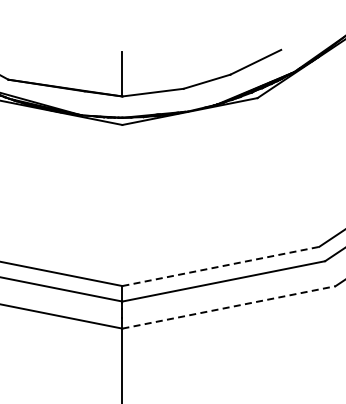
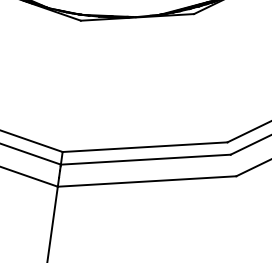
line: (221, 266) -> (145, 147), dashed -> solid
line: (228, 307) -> (146, 181), dashed -> solid

